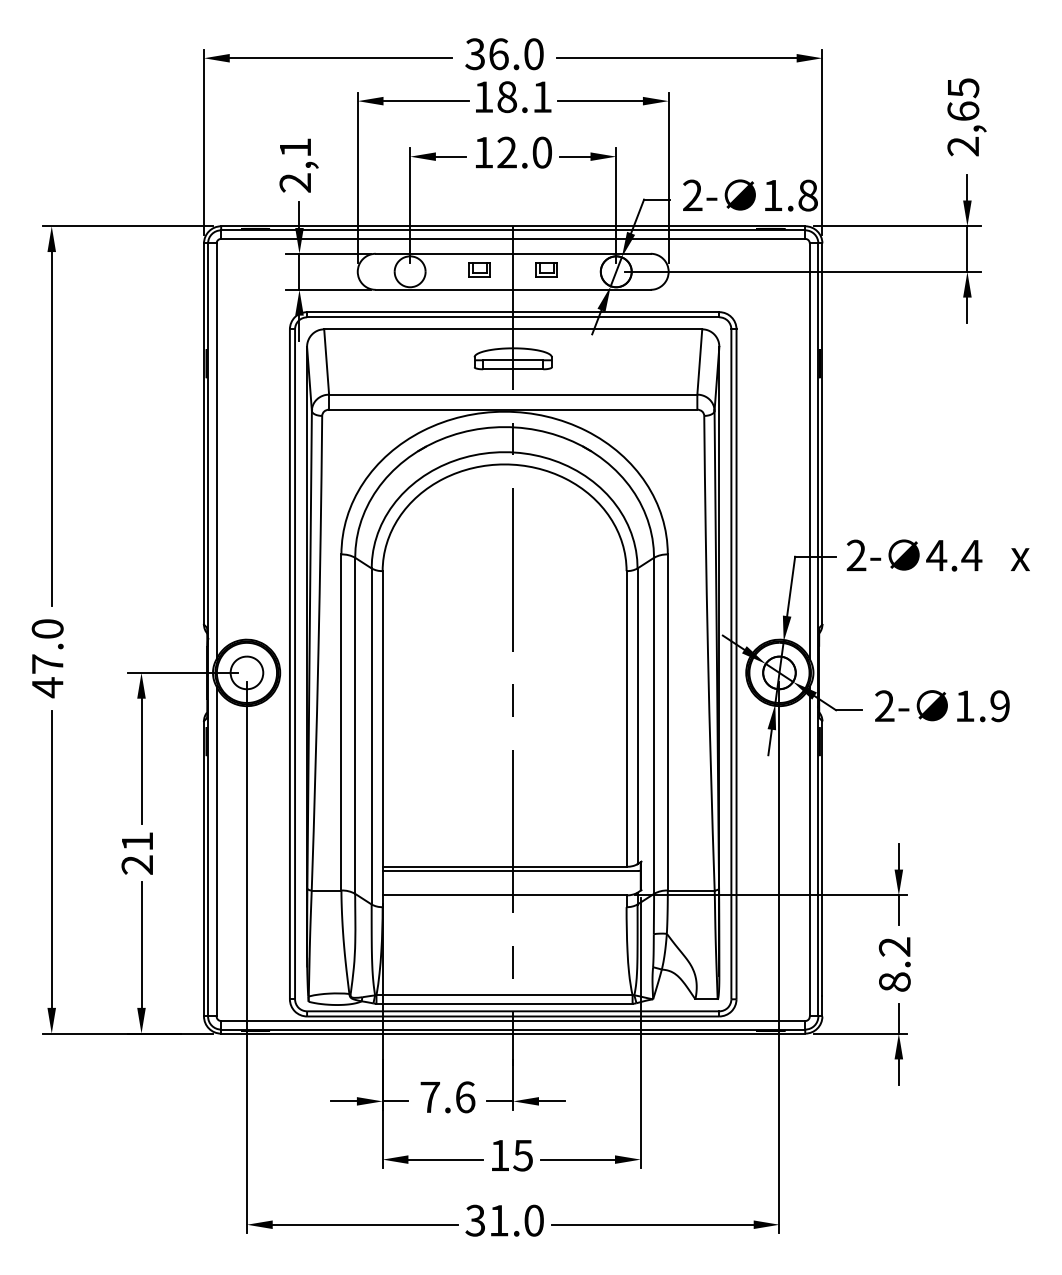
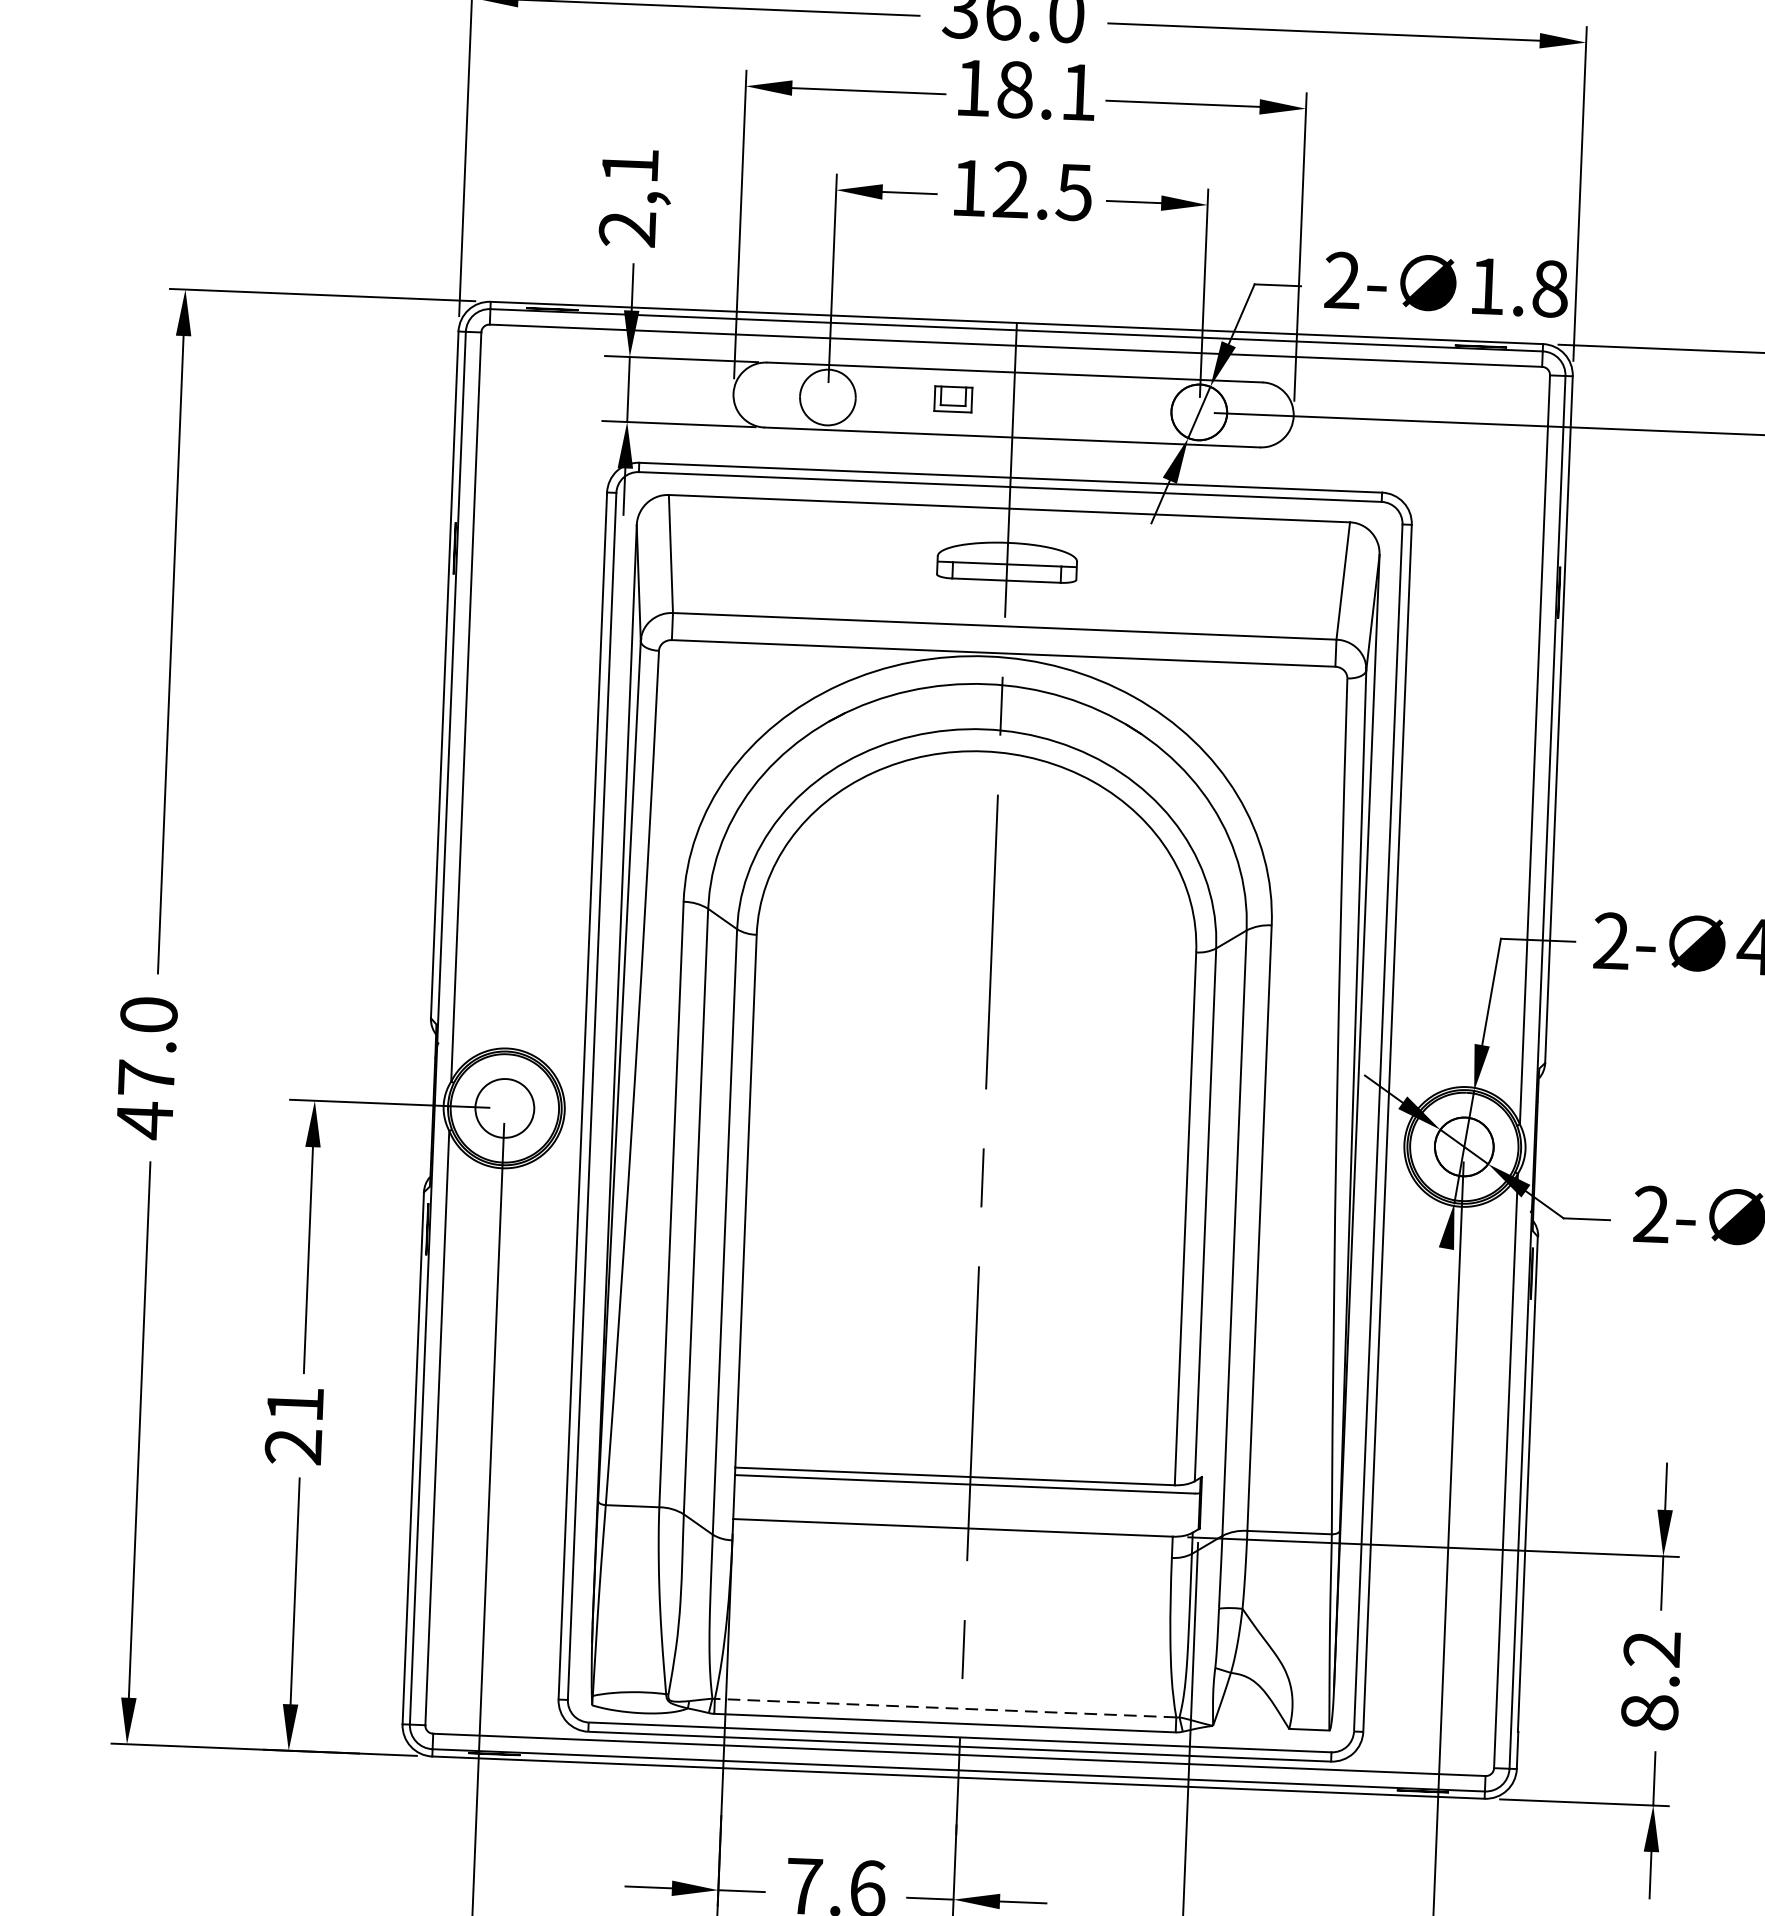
text: (541, 152) -> (1073, 192), 12.0 -> 12.5
part: (546, 269) -> (1073, 403), removed
line: (769, 742) -> (1441, 1271), removed
line: (504, 995) -> (945, 1708), solid -> dashed

